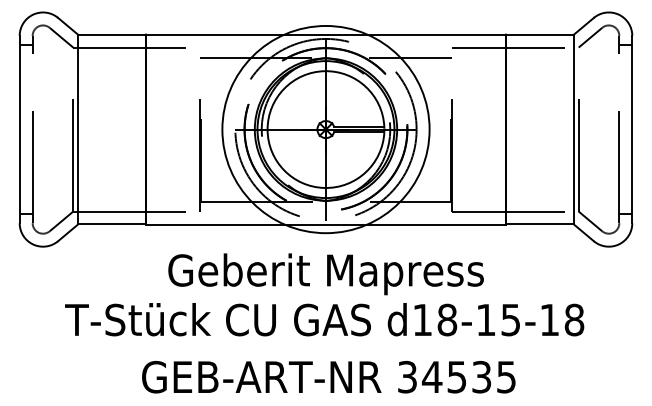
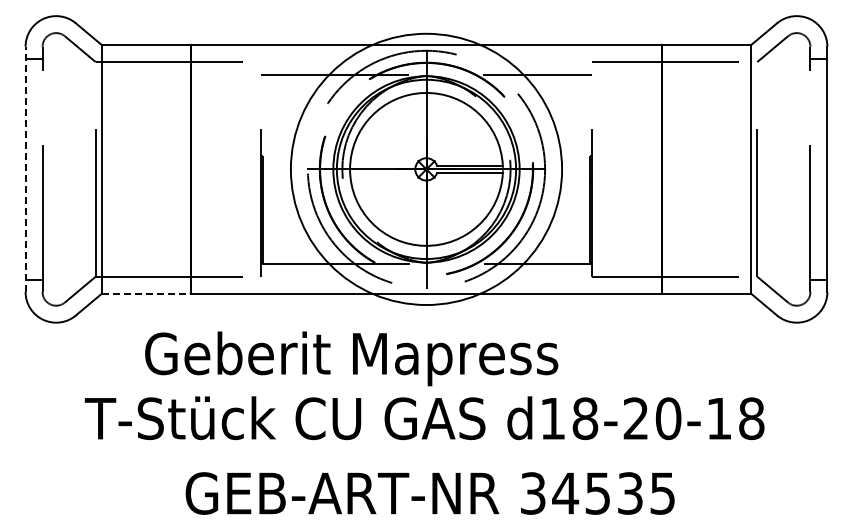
line: (19, 129) -> (25, 169), solid -> dashed
line: (112, 224) -> (146, 293), solid -> dashed
text: (326, 274) -> (351, 358), moved
text: (498, 319) -> (652, 418), d18-15-18 -> d18-20-18

